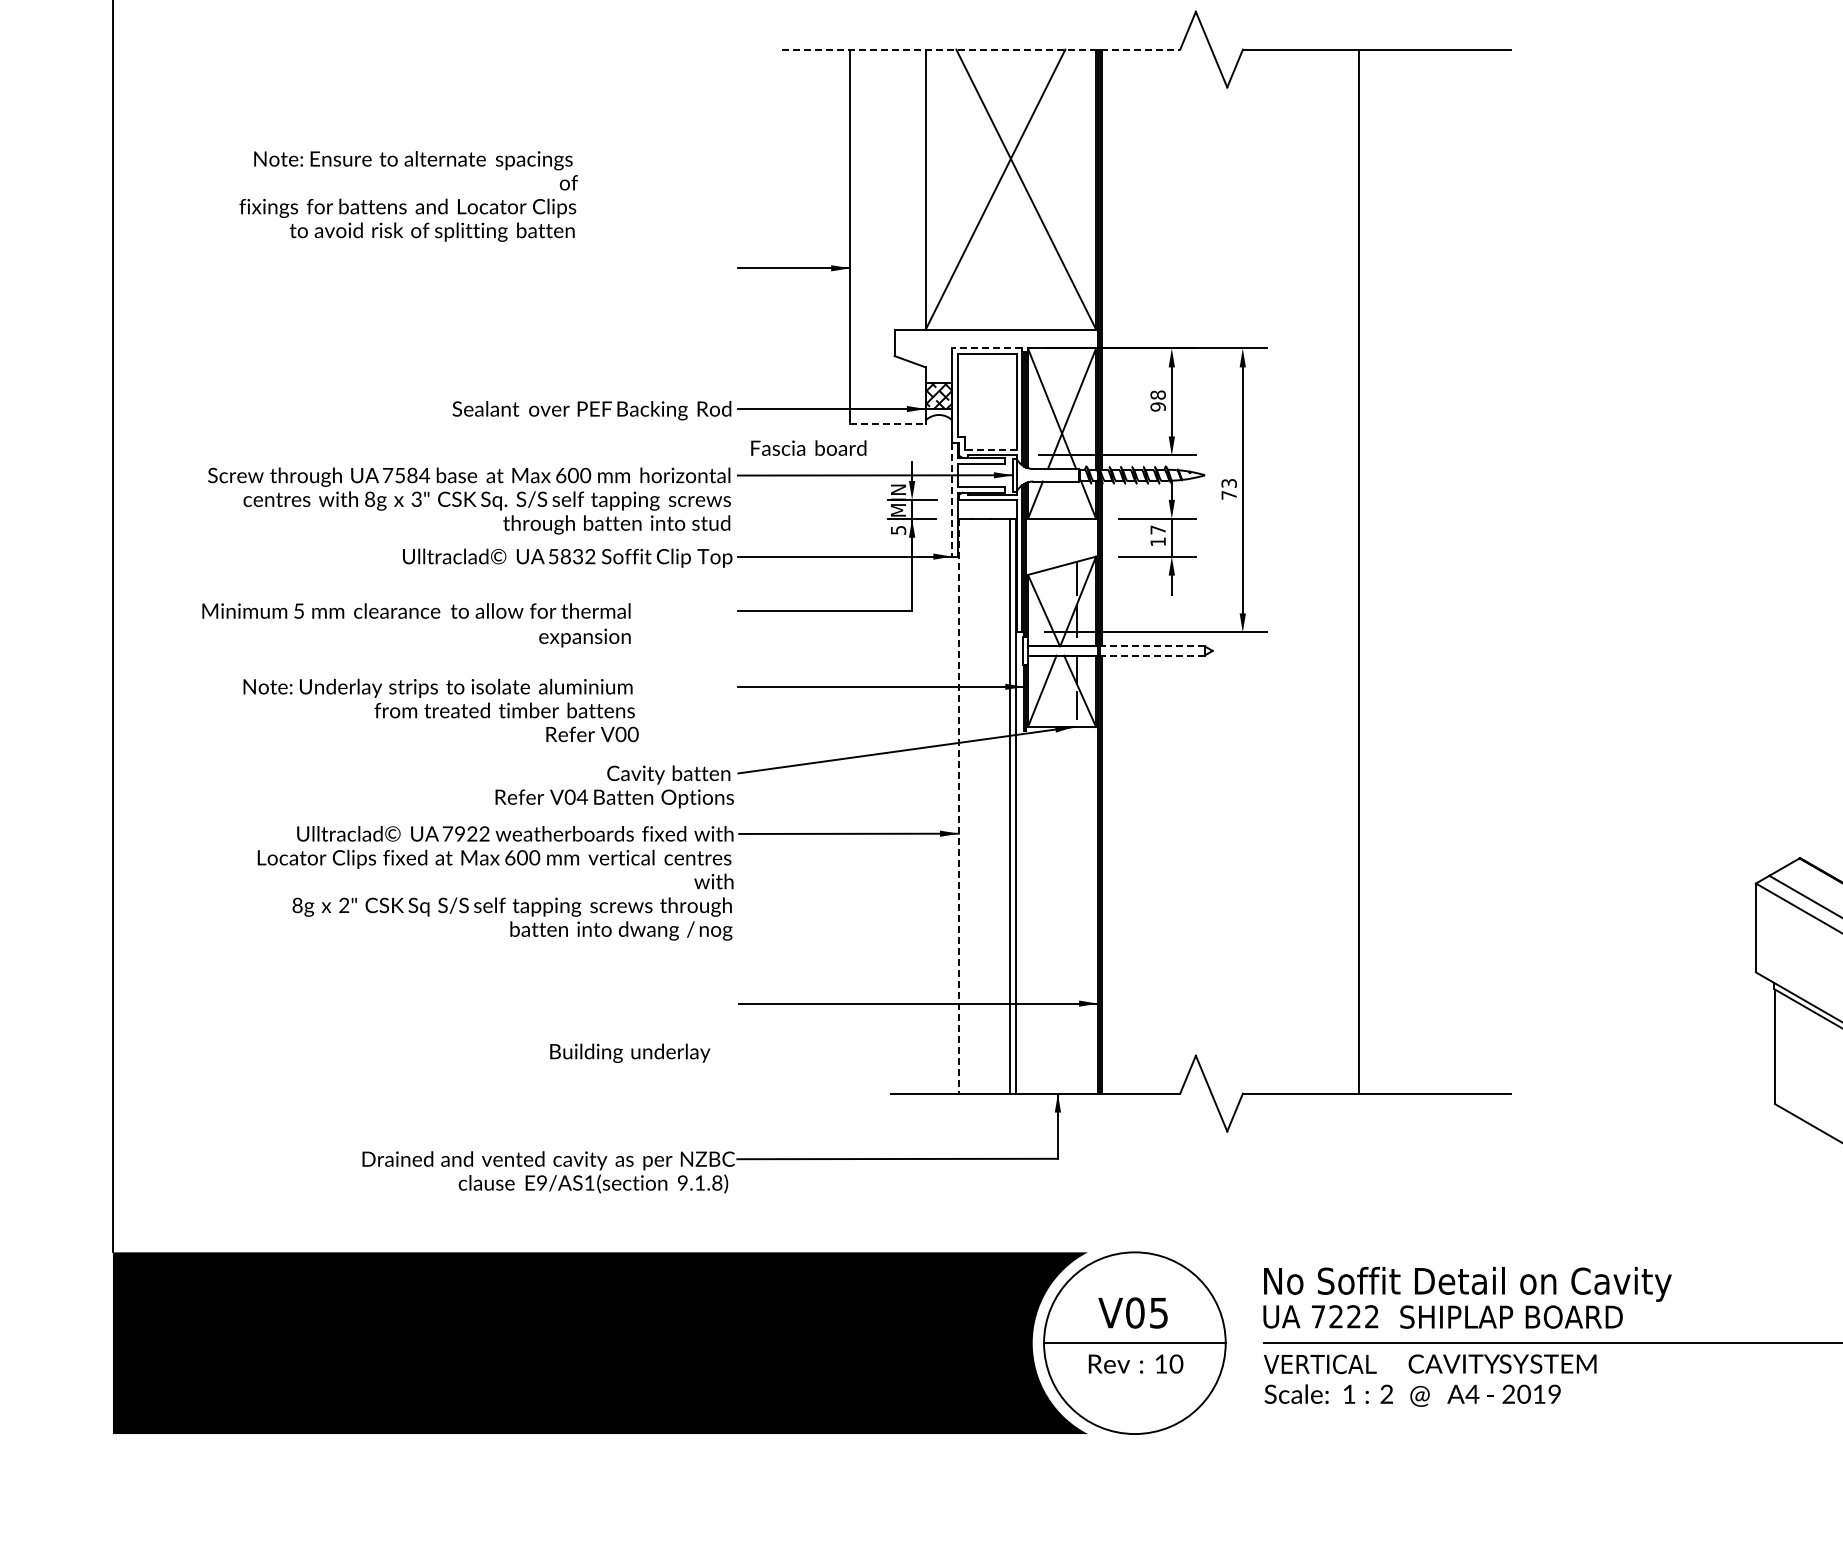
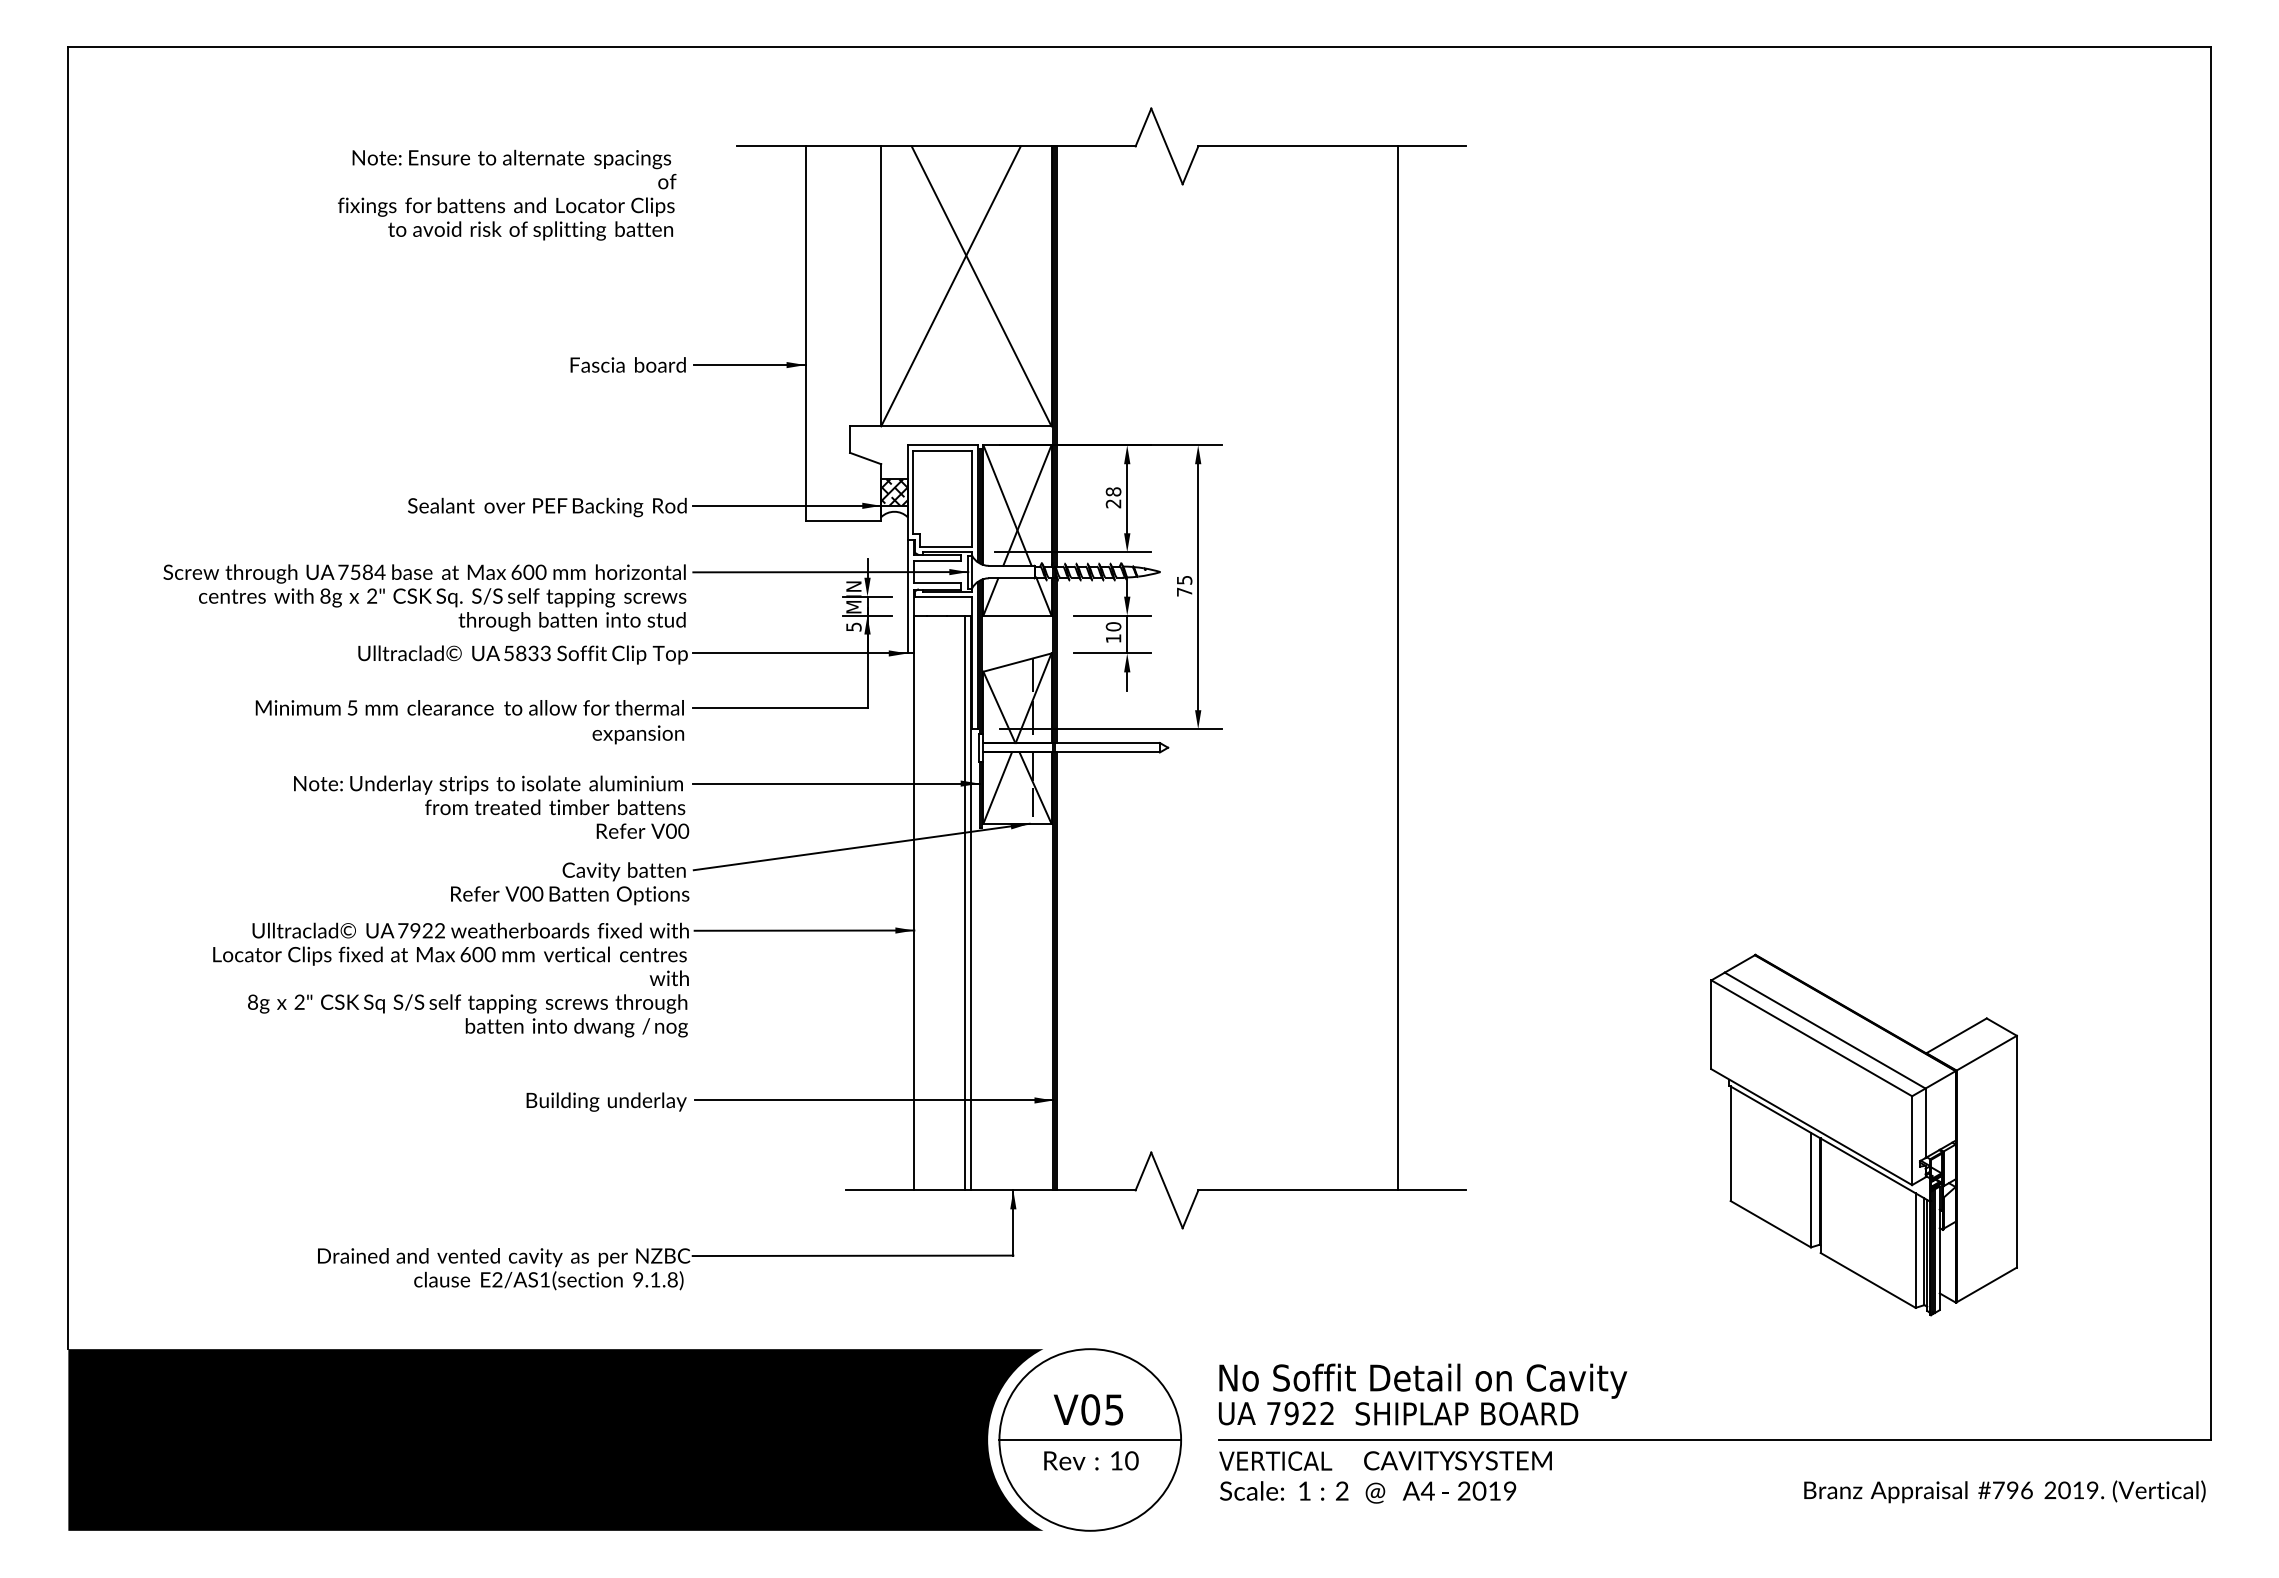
line: (982, 49) -> (937, 146), dashed -> solid
text: (409, 195) -> (507, 194), moved
line: (987, 348) -> (942, 445), dashed -> solid
text: (1158, 406) -> (1113, 503), 98 -> 28
line: (888, 423) -> (843, 520), dashed -> solid
text: (808, 447) -> (627, 364), moved
line: (991, 449) -> (946, 546), dashed -> solid
text: (1228, 482) -> (1183, 579), 73 -> 75
line: (952, 499) -> (907, 596), dashed -> solid
text: (417, 501) -> (372, 598), 3" -> 2"
text: (1158, 529) -> (1113, 626), 17 -> 10
text: (590, 558) -> (545, 655), 5832 -> 5833
line: (1359, 571) -> (1397, 668), moved
text: (416, 625) -> (469, 722), moved
line: (1152, 646) -> (1107, 743), dashed -> solid
line: (1152, 655) -> (1107, 752), dashed -> solid
text: (441, 709) -> (491, 806), moved
text: (582, 796) -> (537, 893), V04 -> V00
line: (959, 806) -> (914, 903), dashed -> solid
text: (630, 1052) -> (606, 1101), moved
text: (542, 1183) -> (497, 1280), E9/AS1 -> E2/AS1
text: (1336, 1316) -> (1291, 1413), 7222 -> 7922

